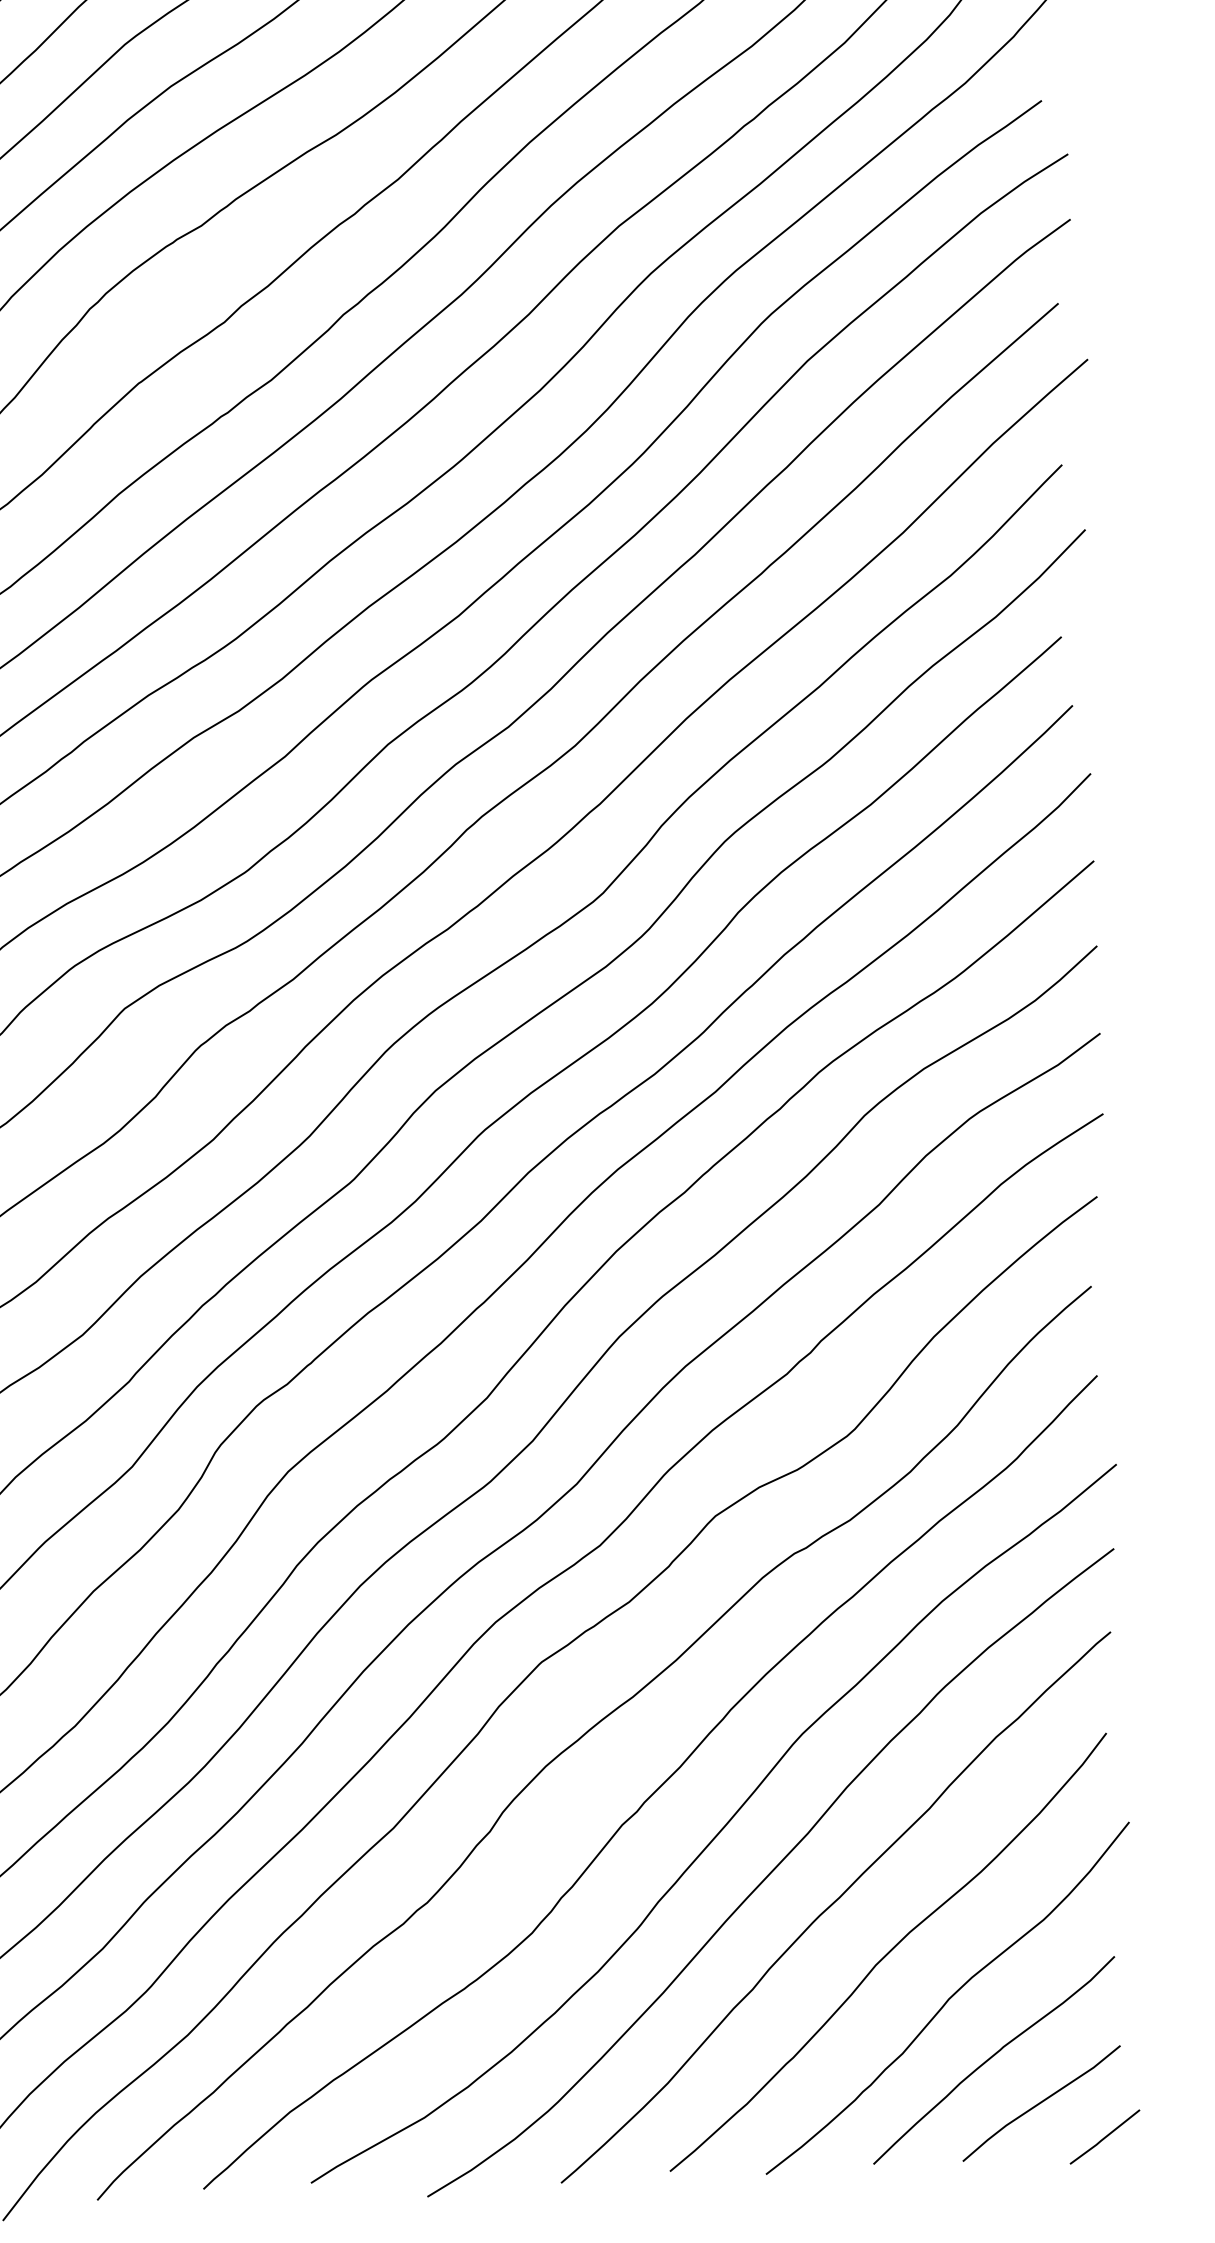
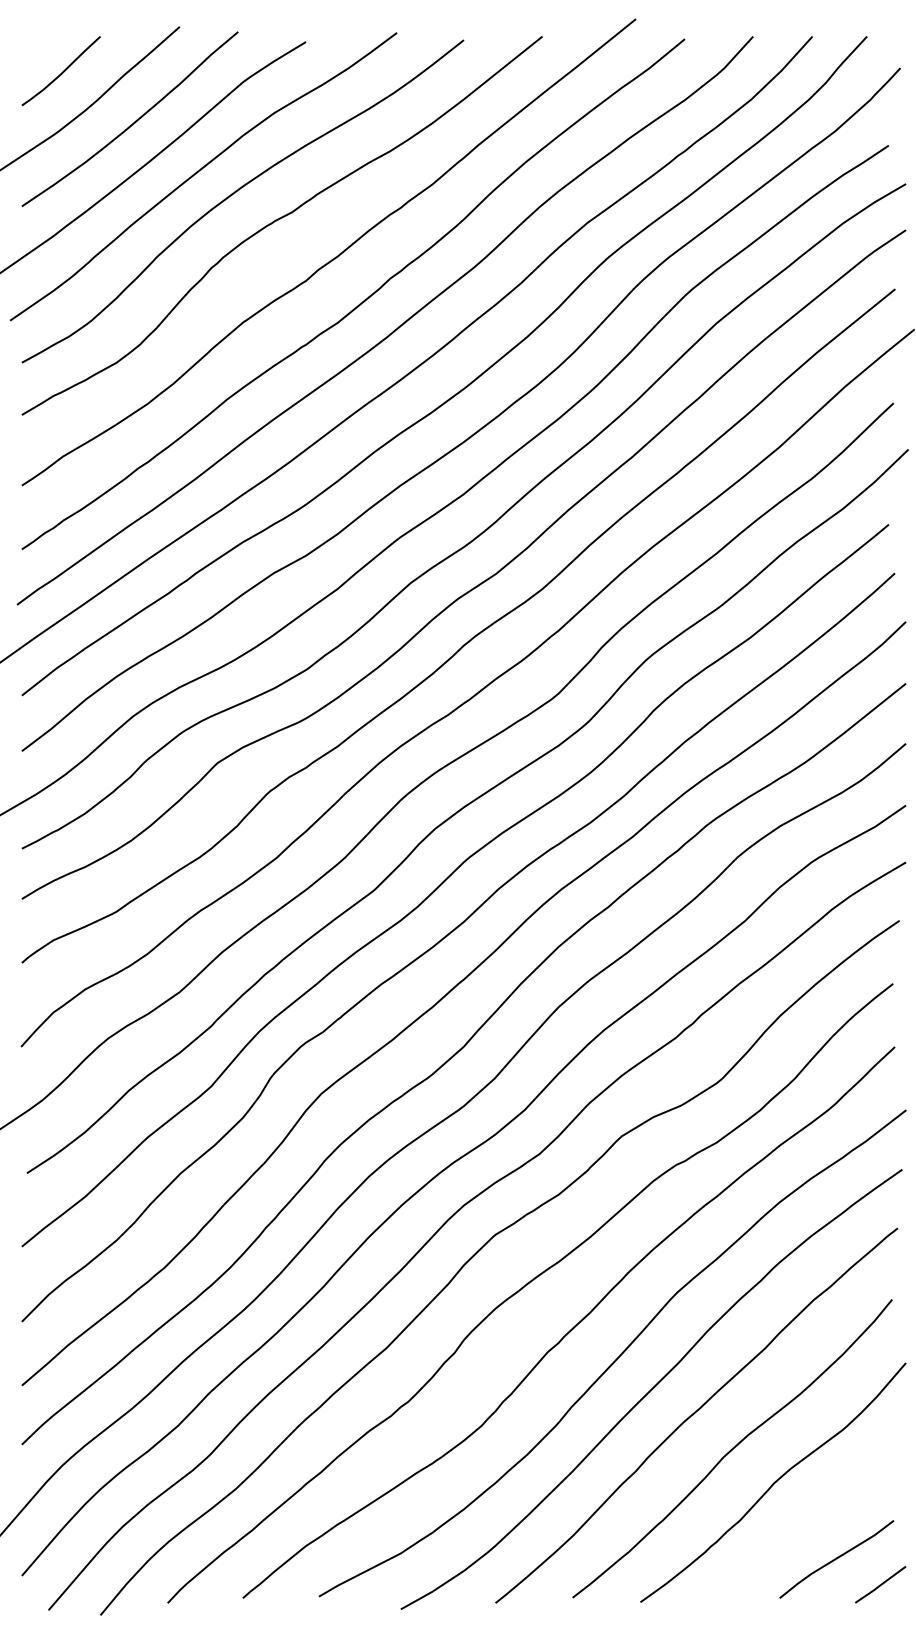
curve: (994, 2057) -> (804, 1525), removed

